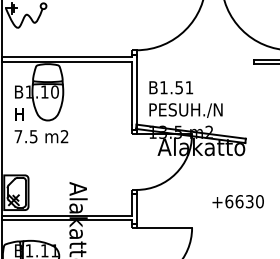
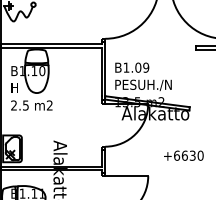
text: (184, 87) -> (142, 67), B1.51 -> B1.09
text: (17, 136) -> (13, 105), 7.5 -> 2.5

